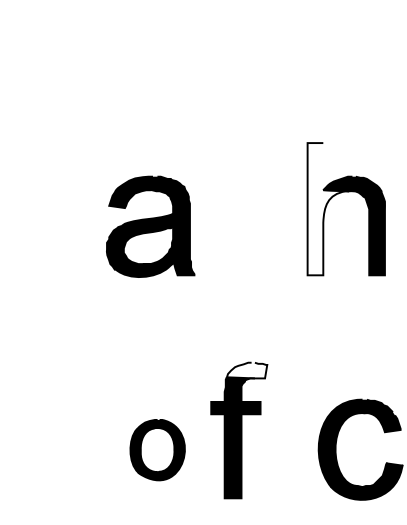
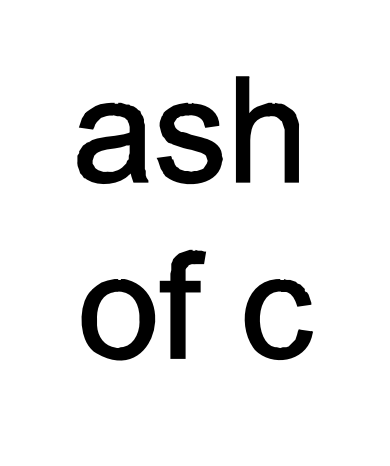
fill: (327, 209) -> (252, 129), added
part: (247, 226) -> (189, 143), added
fill: (247, 369) -> (189, 256), added
part: (157, 449) -> (118, 319), size x1.67

